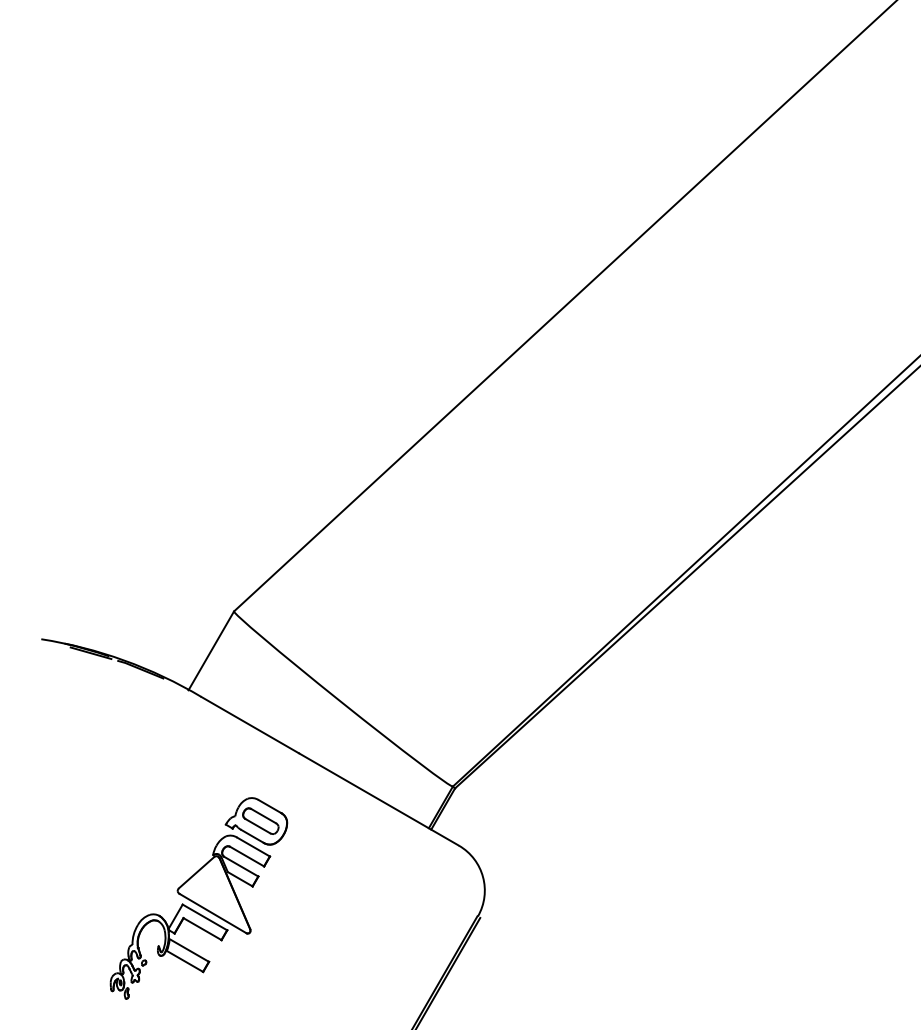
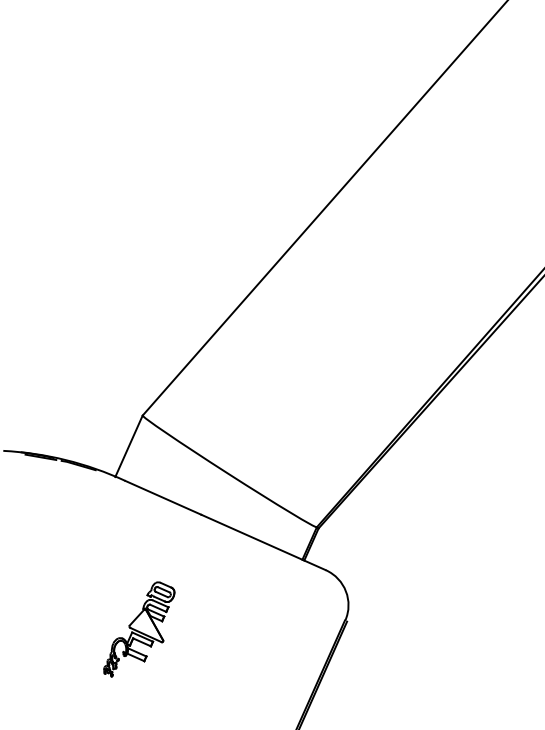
part: (198, 898) -> (138, 629), size x0.6

